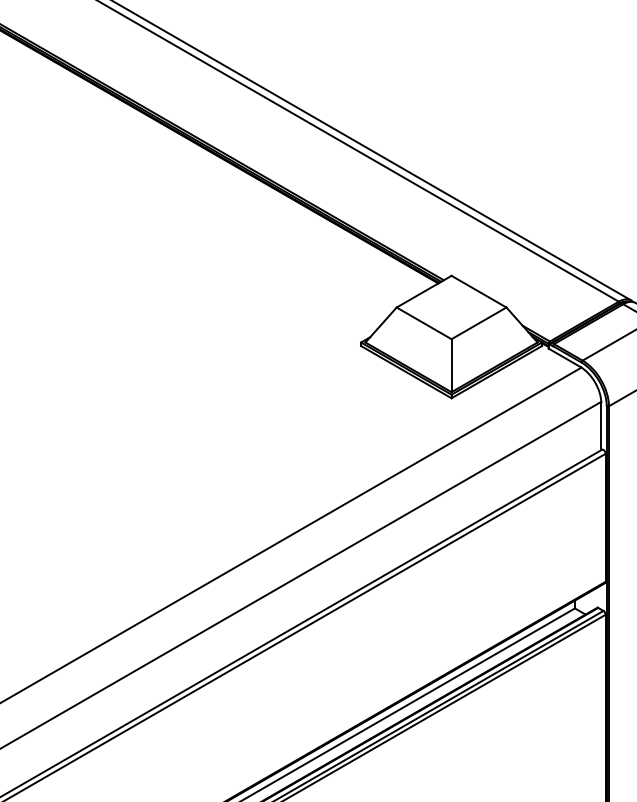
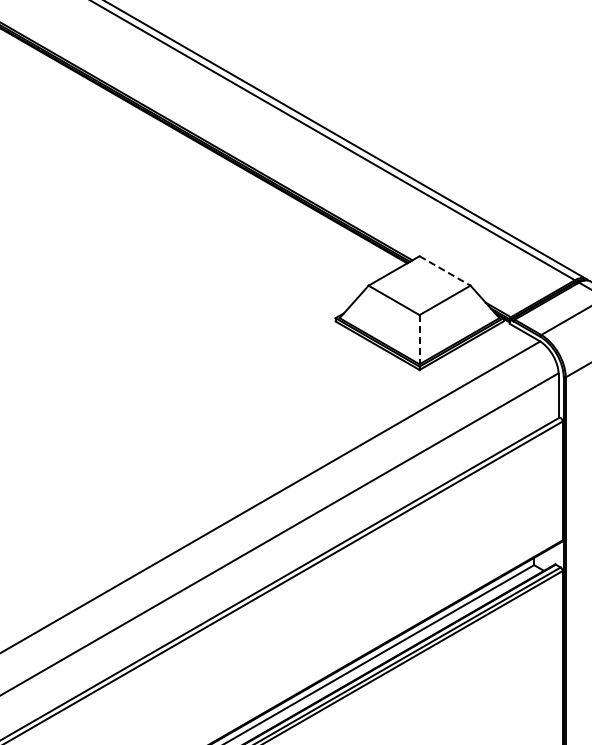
line: (479, 292) -> (445, 271), solid -> dashed
line: (451, 365) -> (419, 339), solid -> dashed

